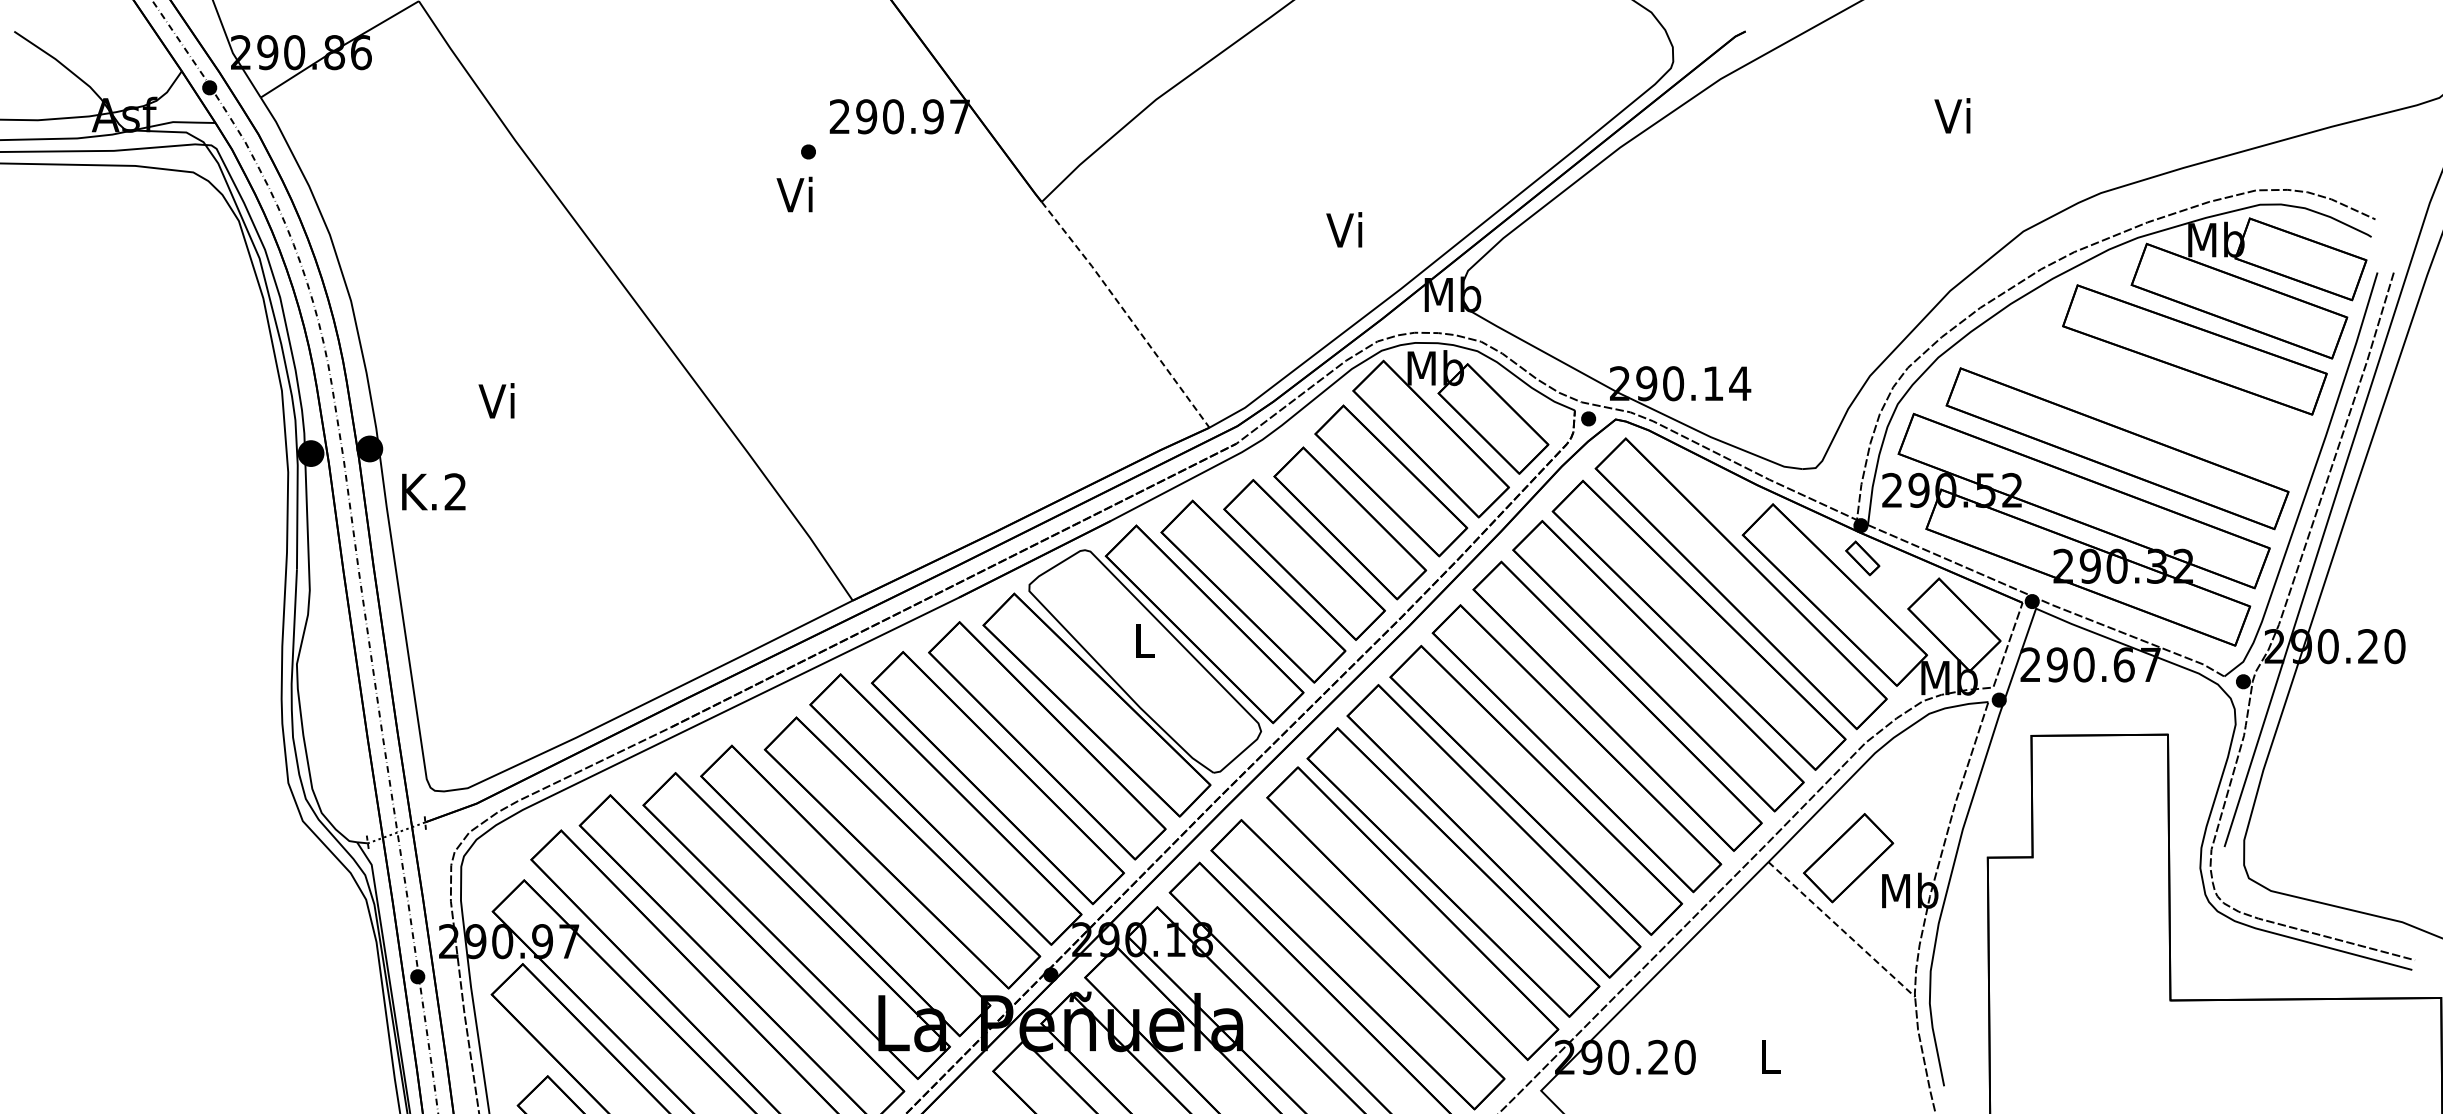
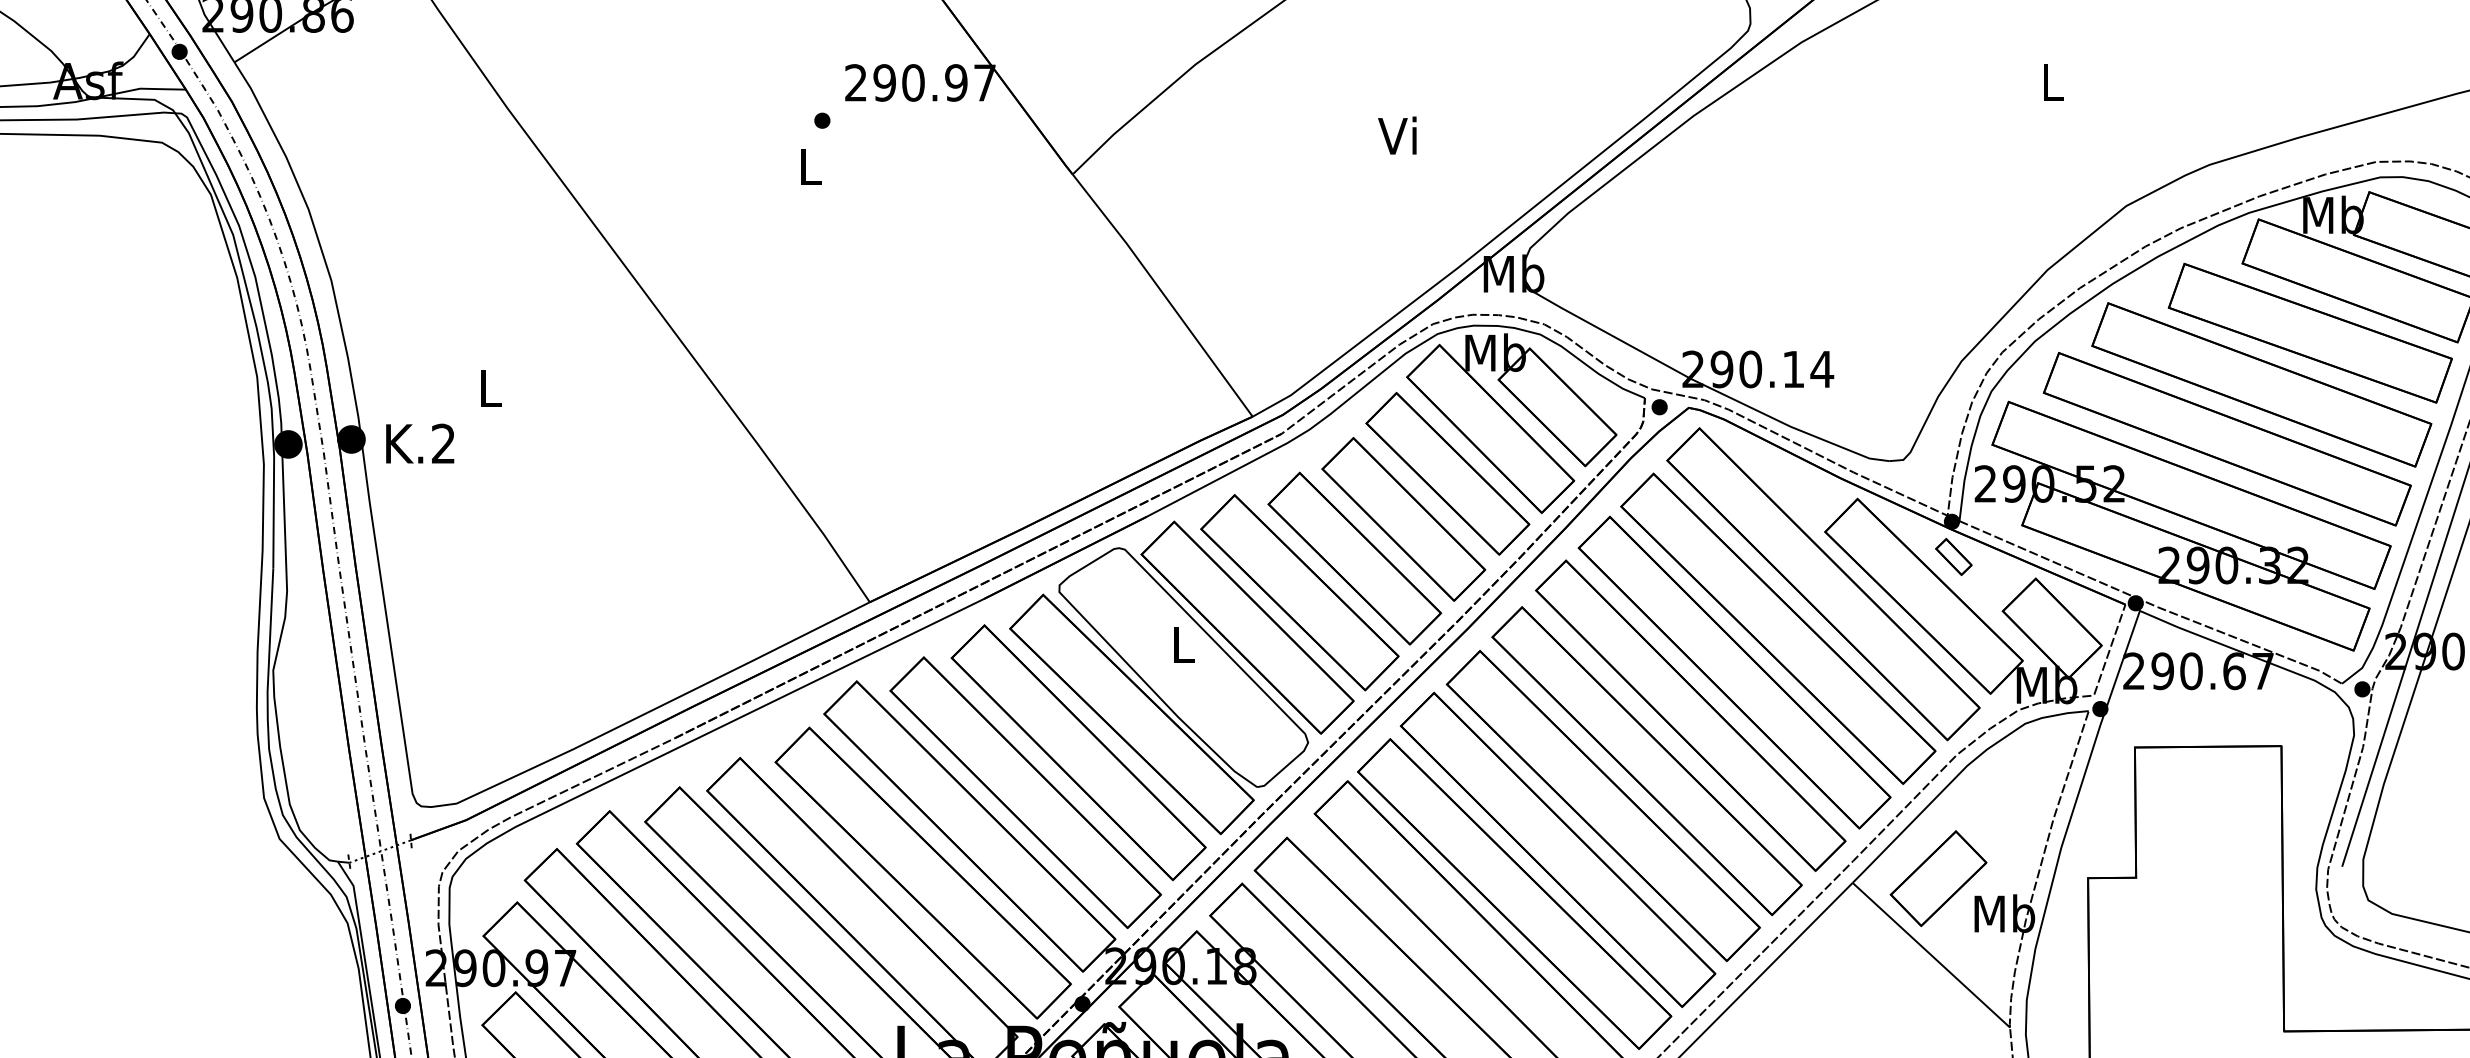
text: (1952, 115) -> (2050, 81), Vi -> L
text: (794, 194) -> (807, 166), Vi -> L
text: (1344, 229) -> (1397, 135), moved
line: (1126, 313) -> (1163, 294), dashed -> solid
part: (2149, 398) -> (2261, 385), added
text: (496, 400) -> (487, 387), Vi -> L
text: (433, 491) -> (419, 443), moved
line: (1841, 929) -> (1931, 955), dashed -> solid

